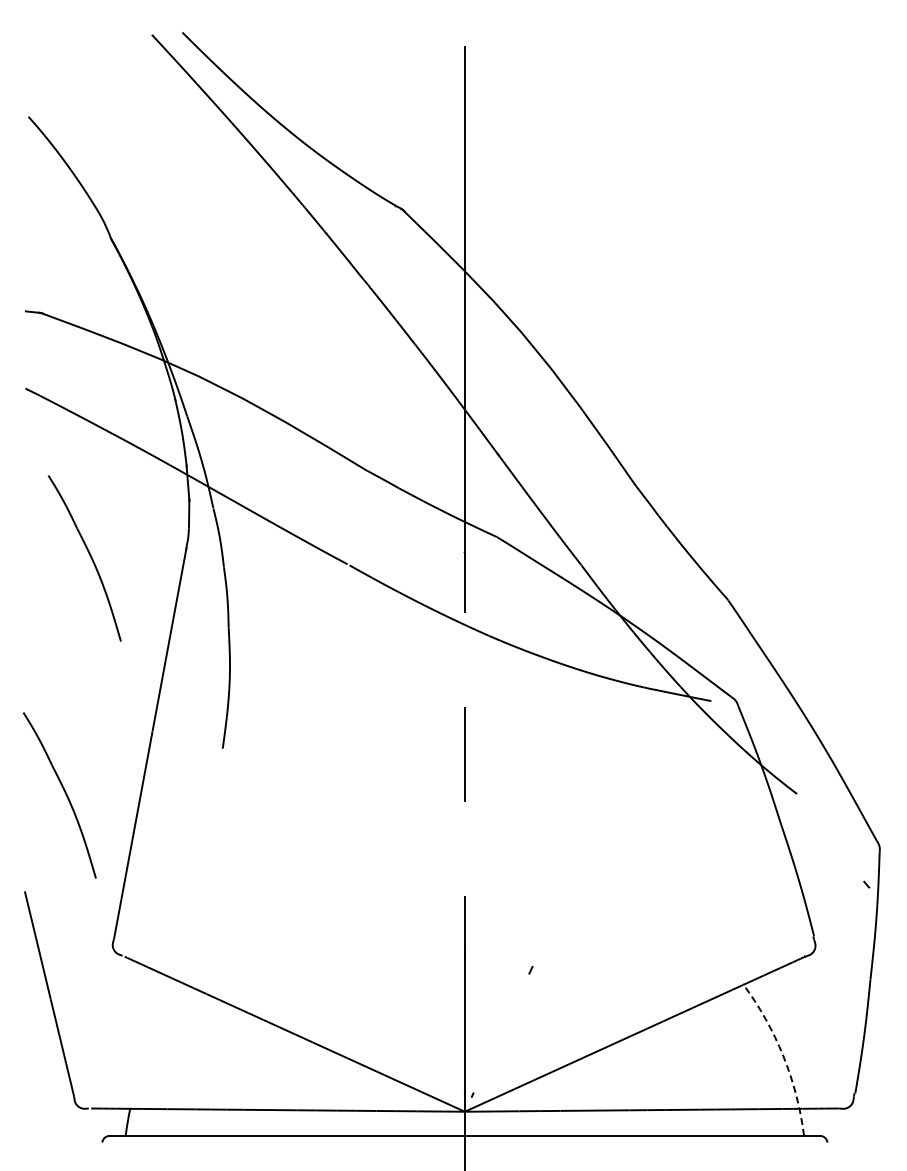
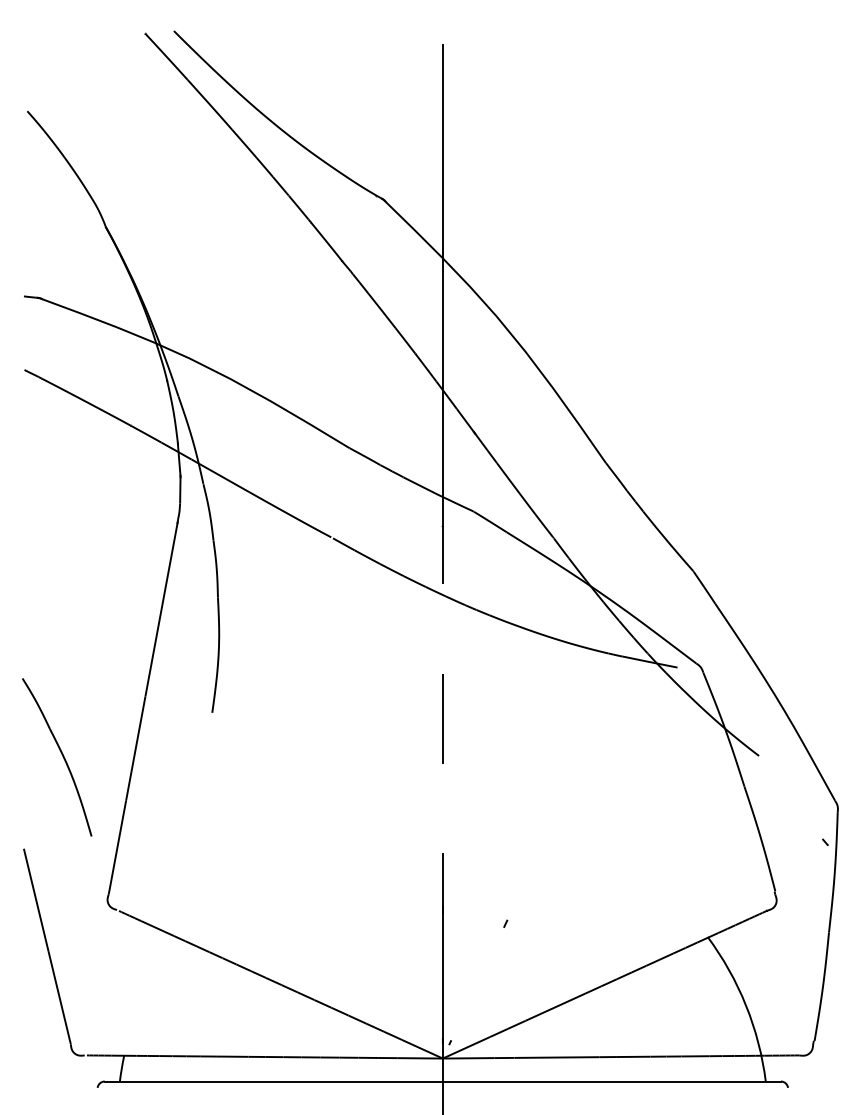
part: (84, 558) -> (80, 531), removed
arc: (783, 1056) -> (746, 1005), dashed -> solid

